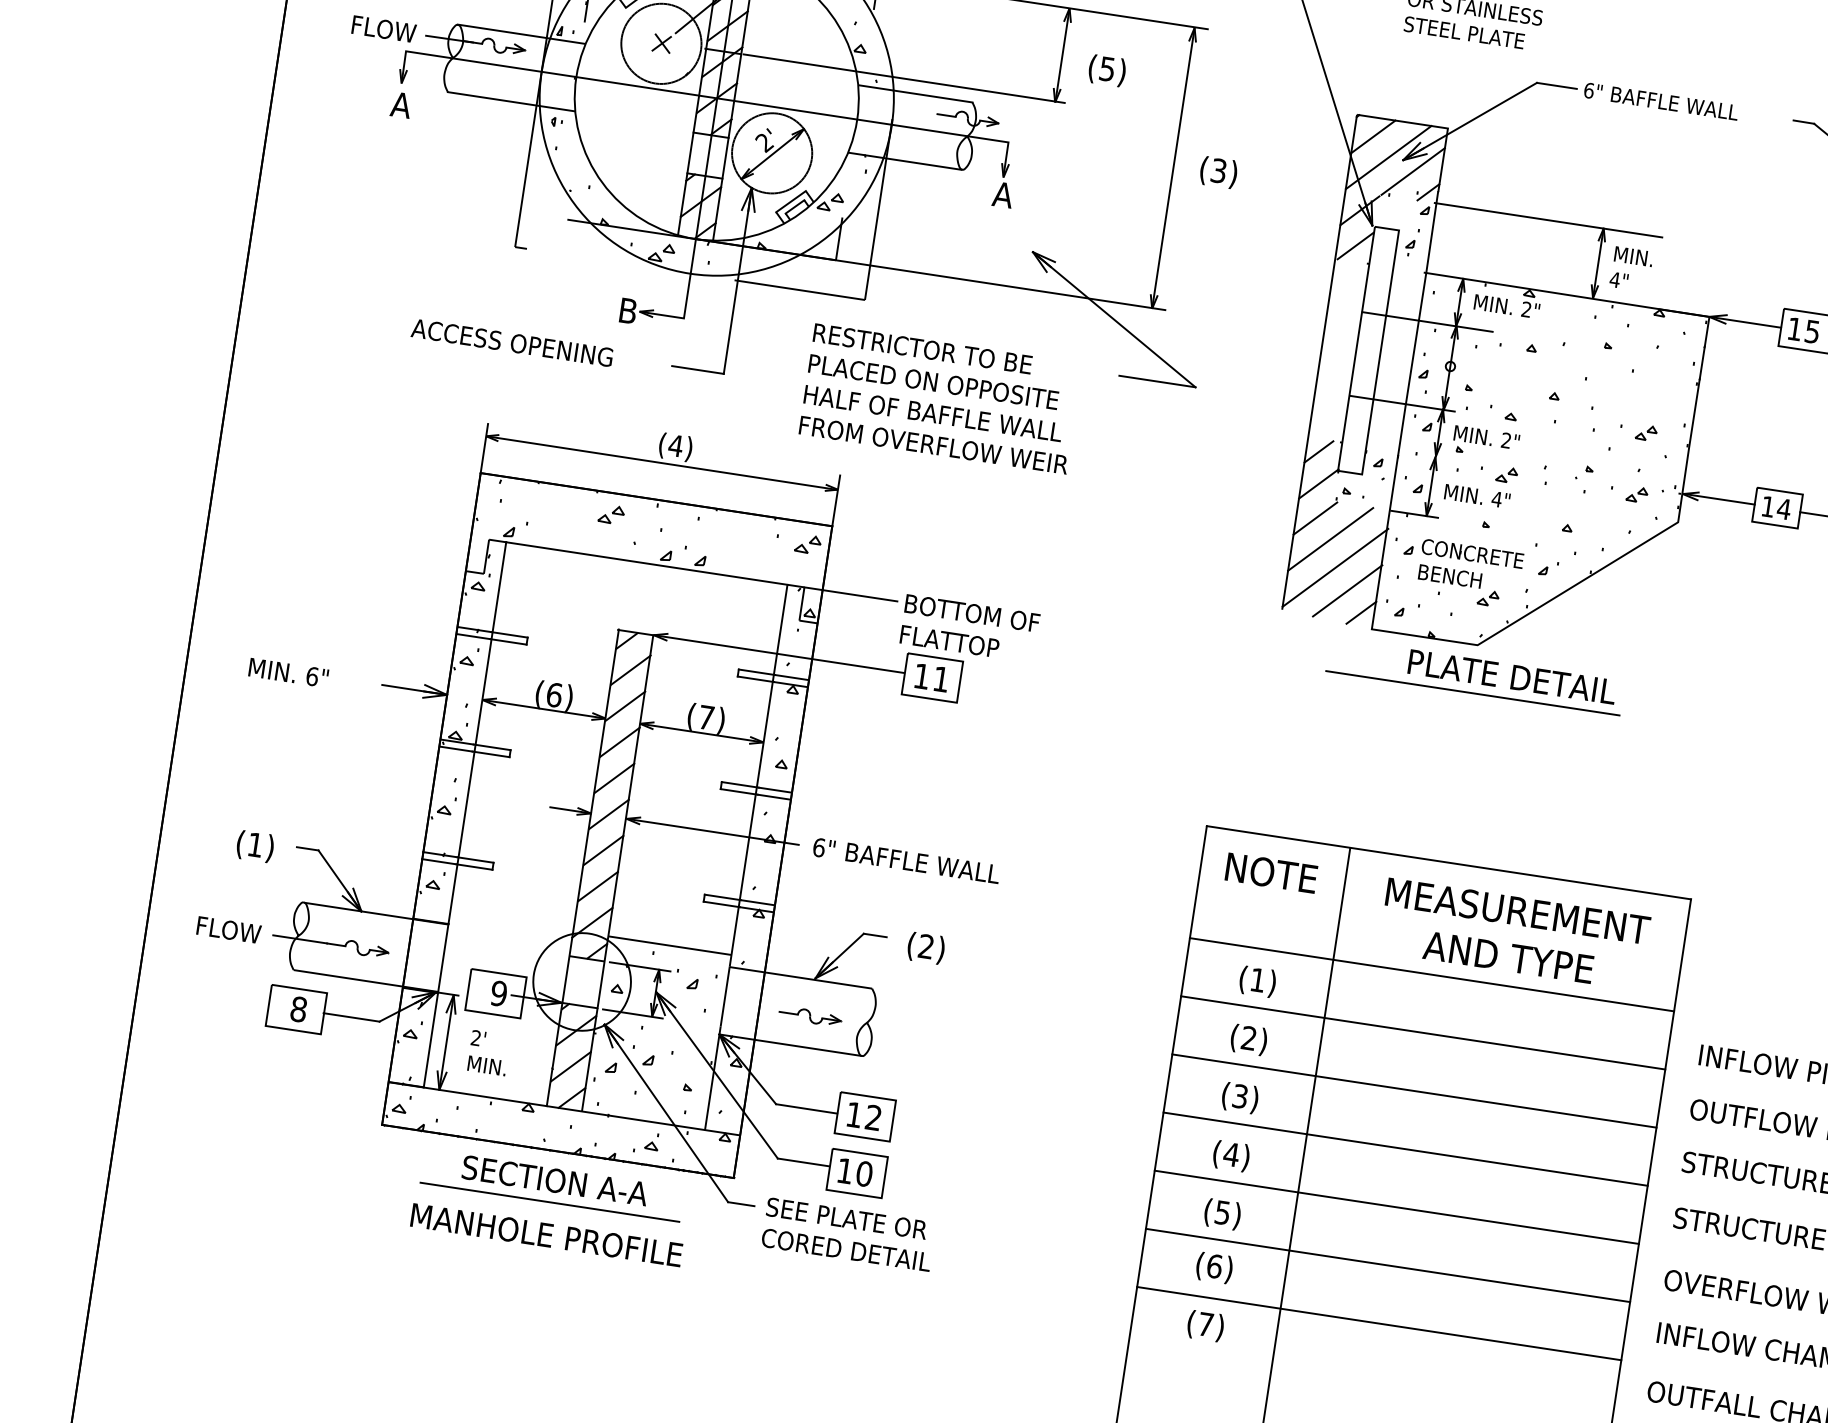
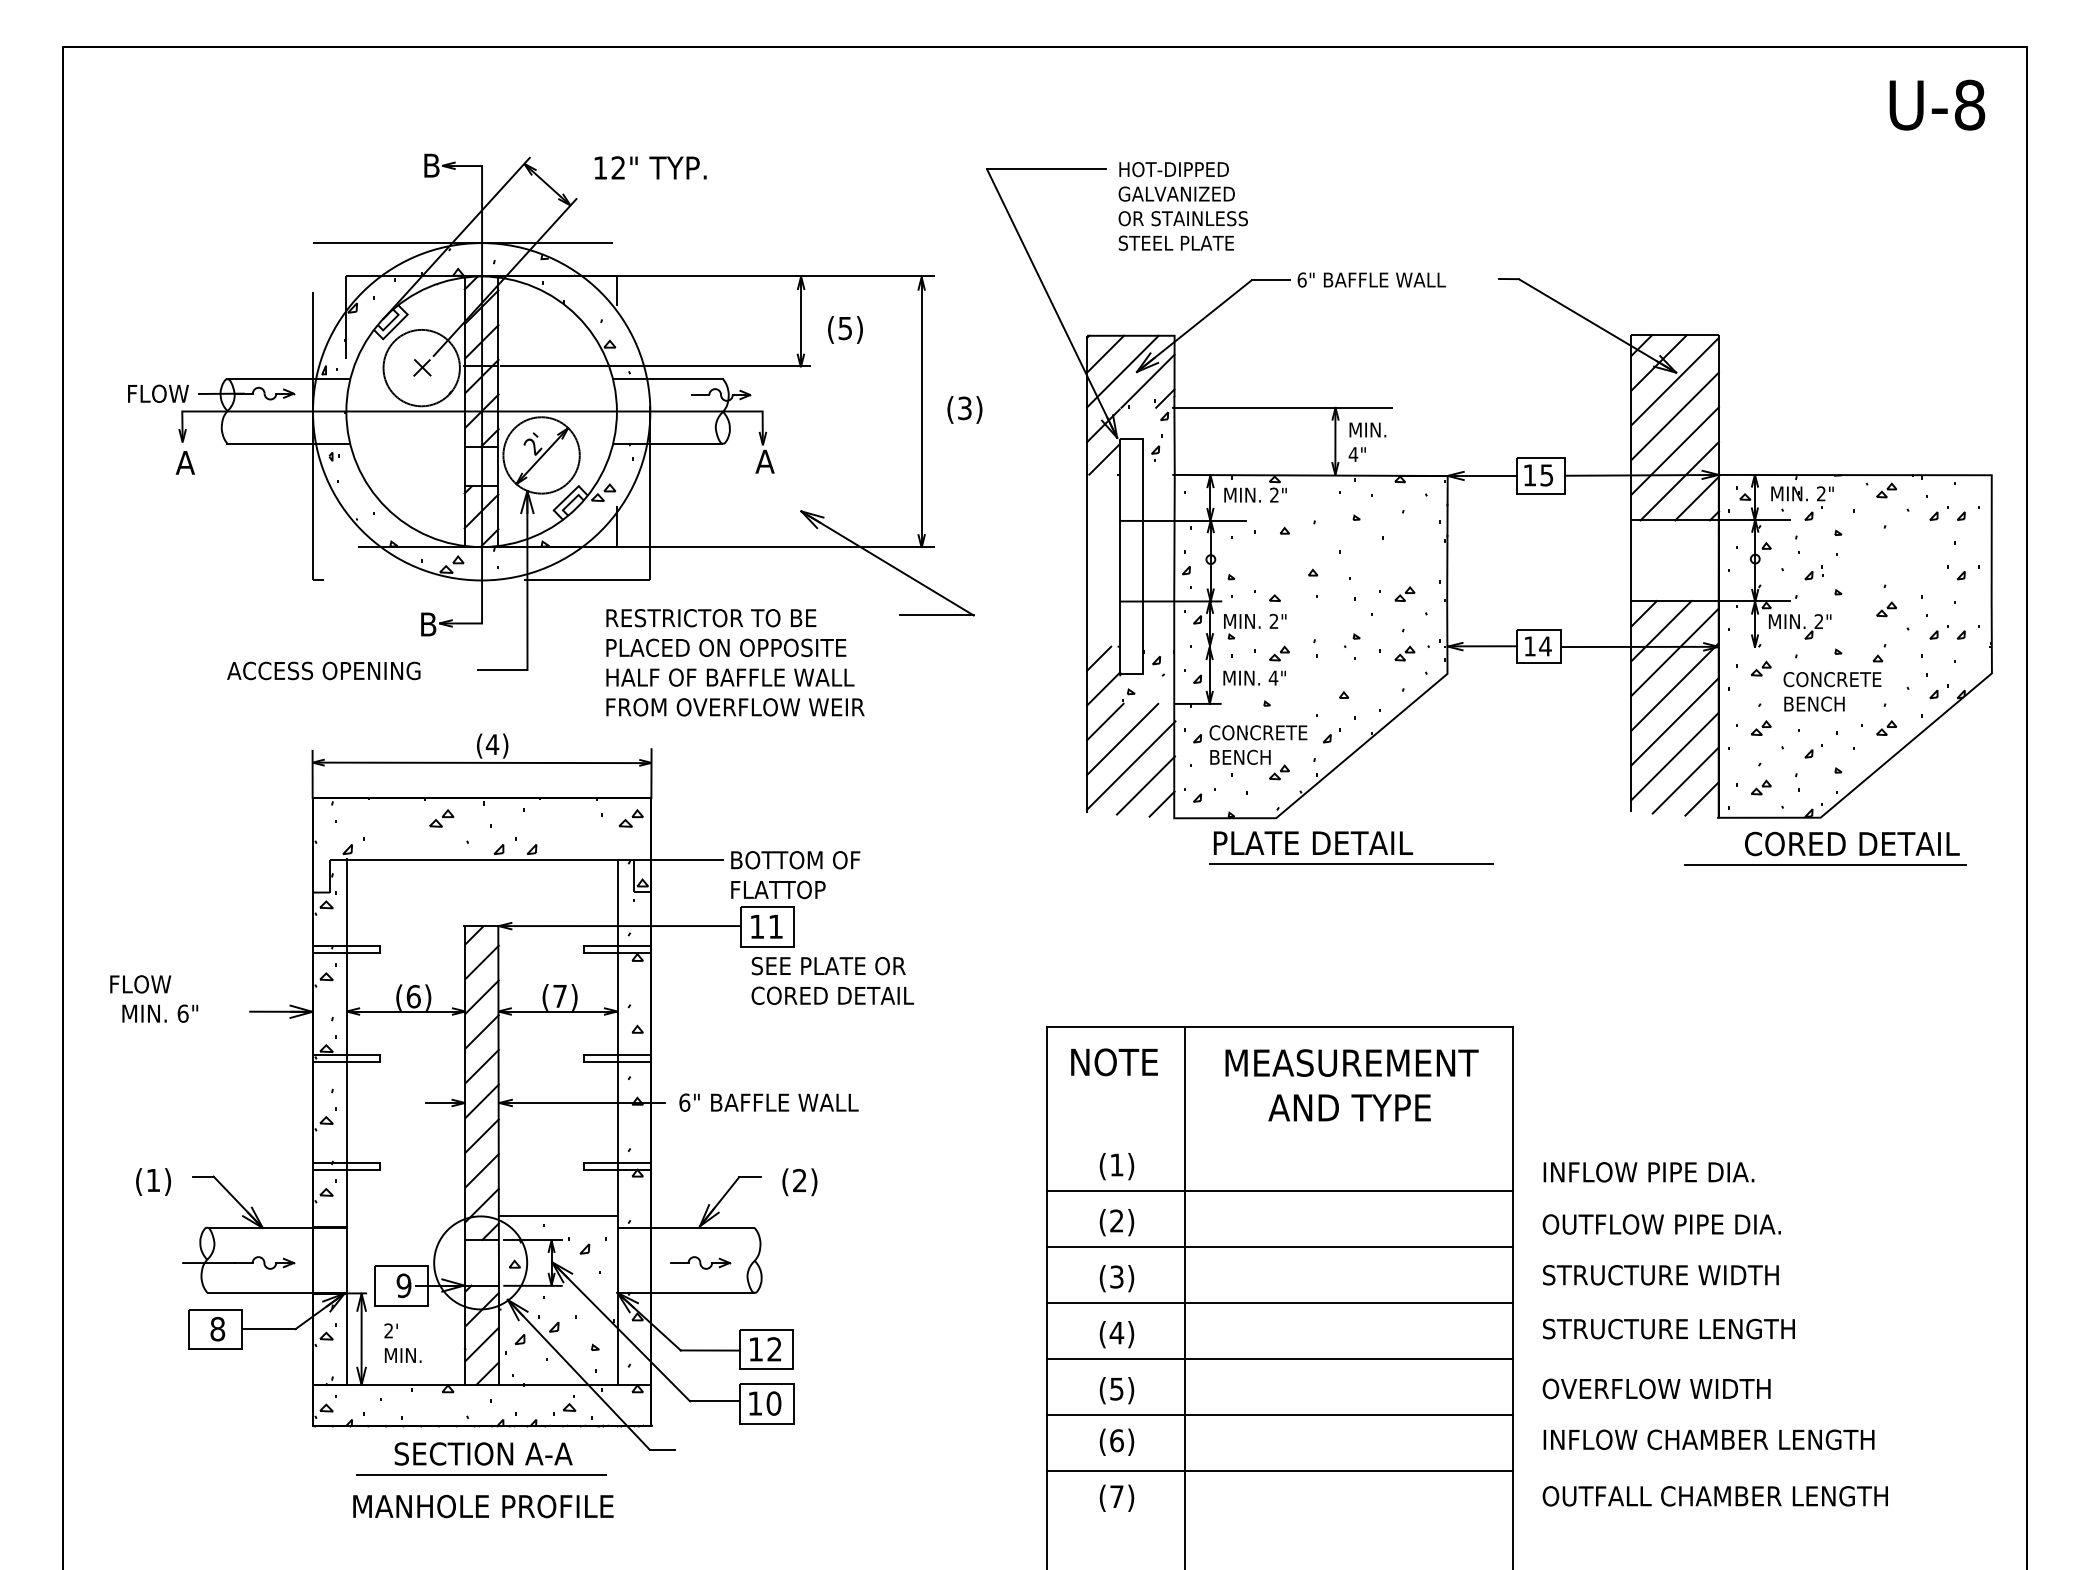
line: (1472, 692) -> (1351, 863), moved
text: (228, 930) -> (140, 984), moved
line: (1431, 975) -> (1279, 1135), removed
text: (848, 1234) -> (832, 980), moved

